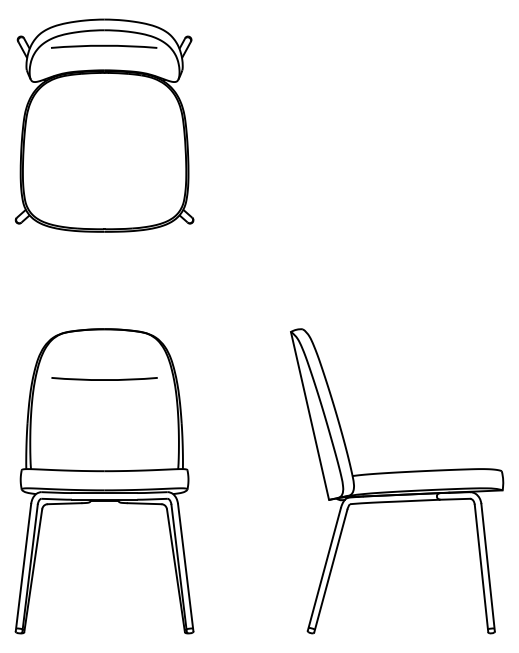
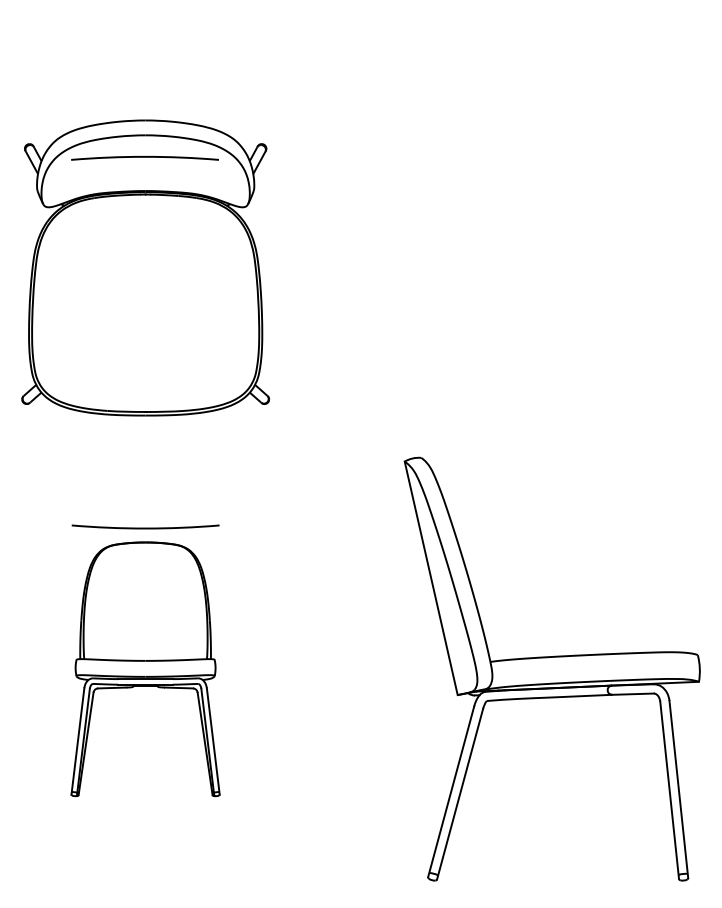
part: (104, 125) -> (145, 267), moved
part: (104, 481) -> (145, 669), size x0.6

